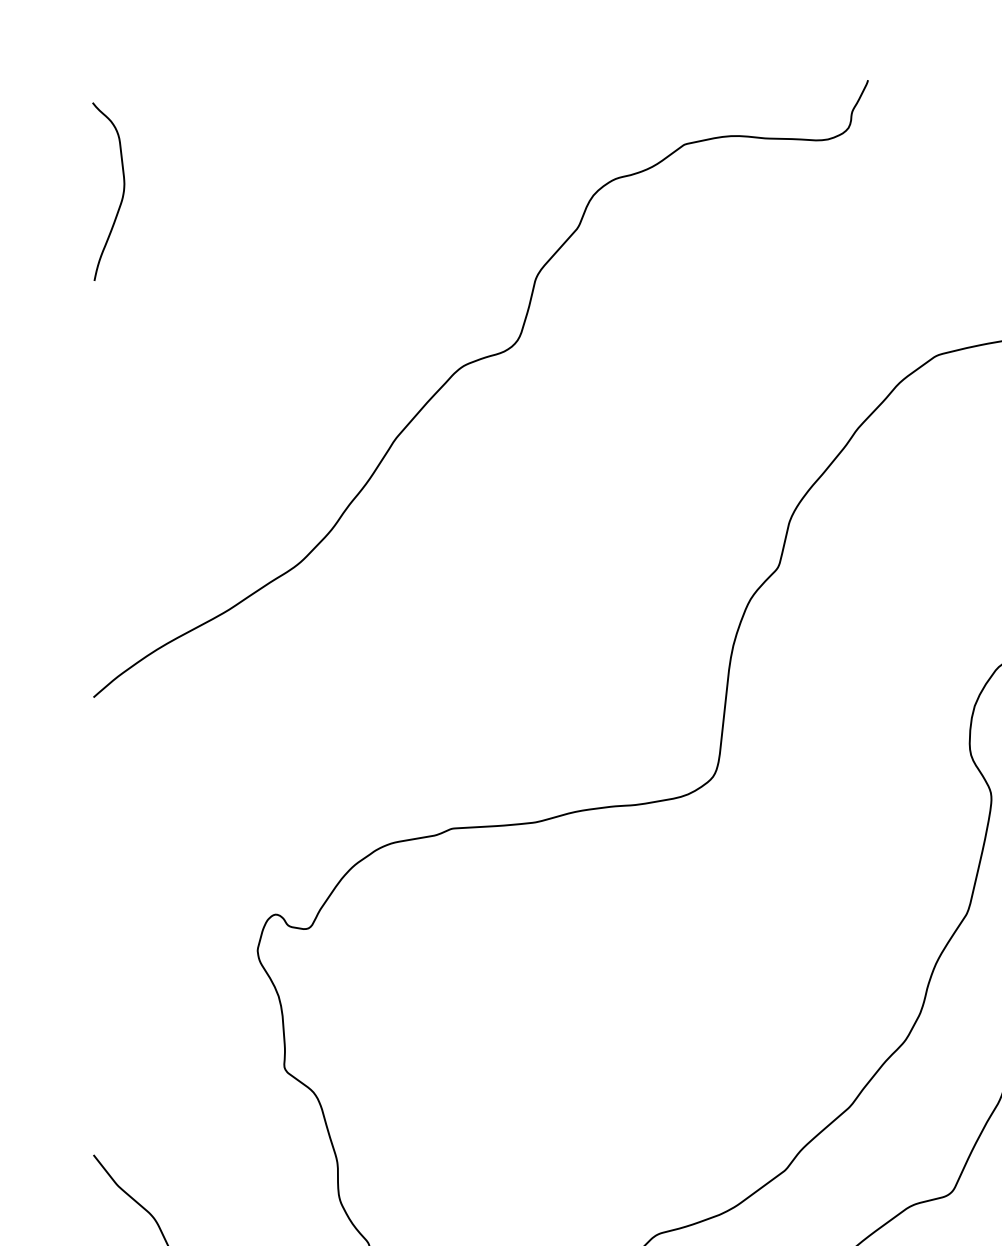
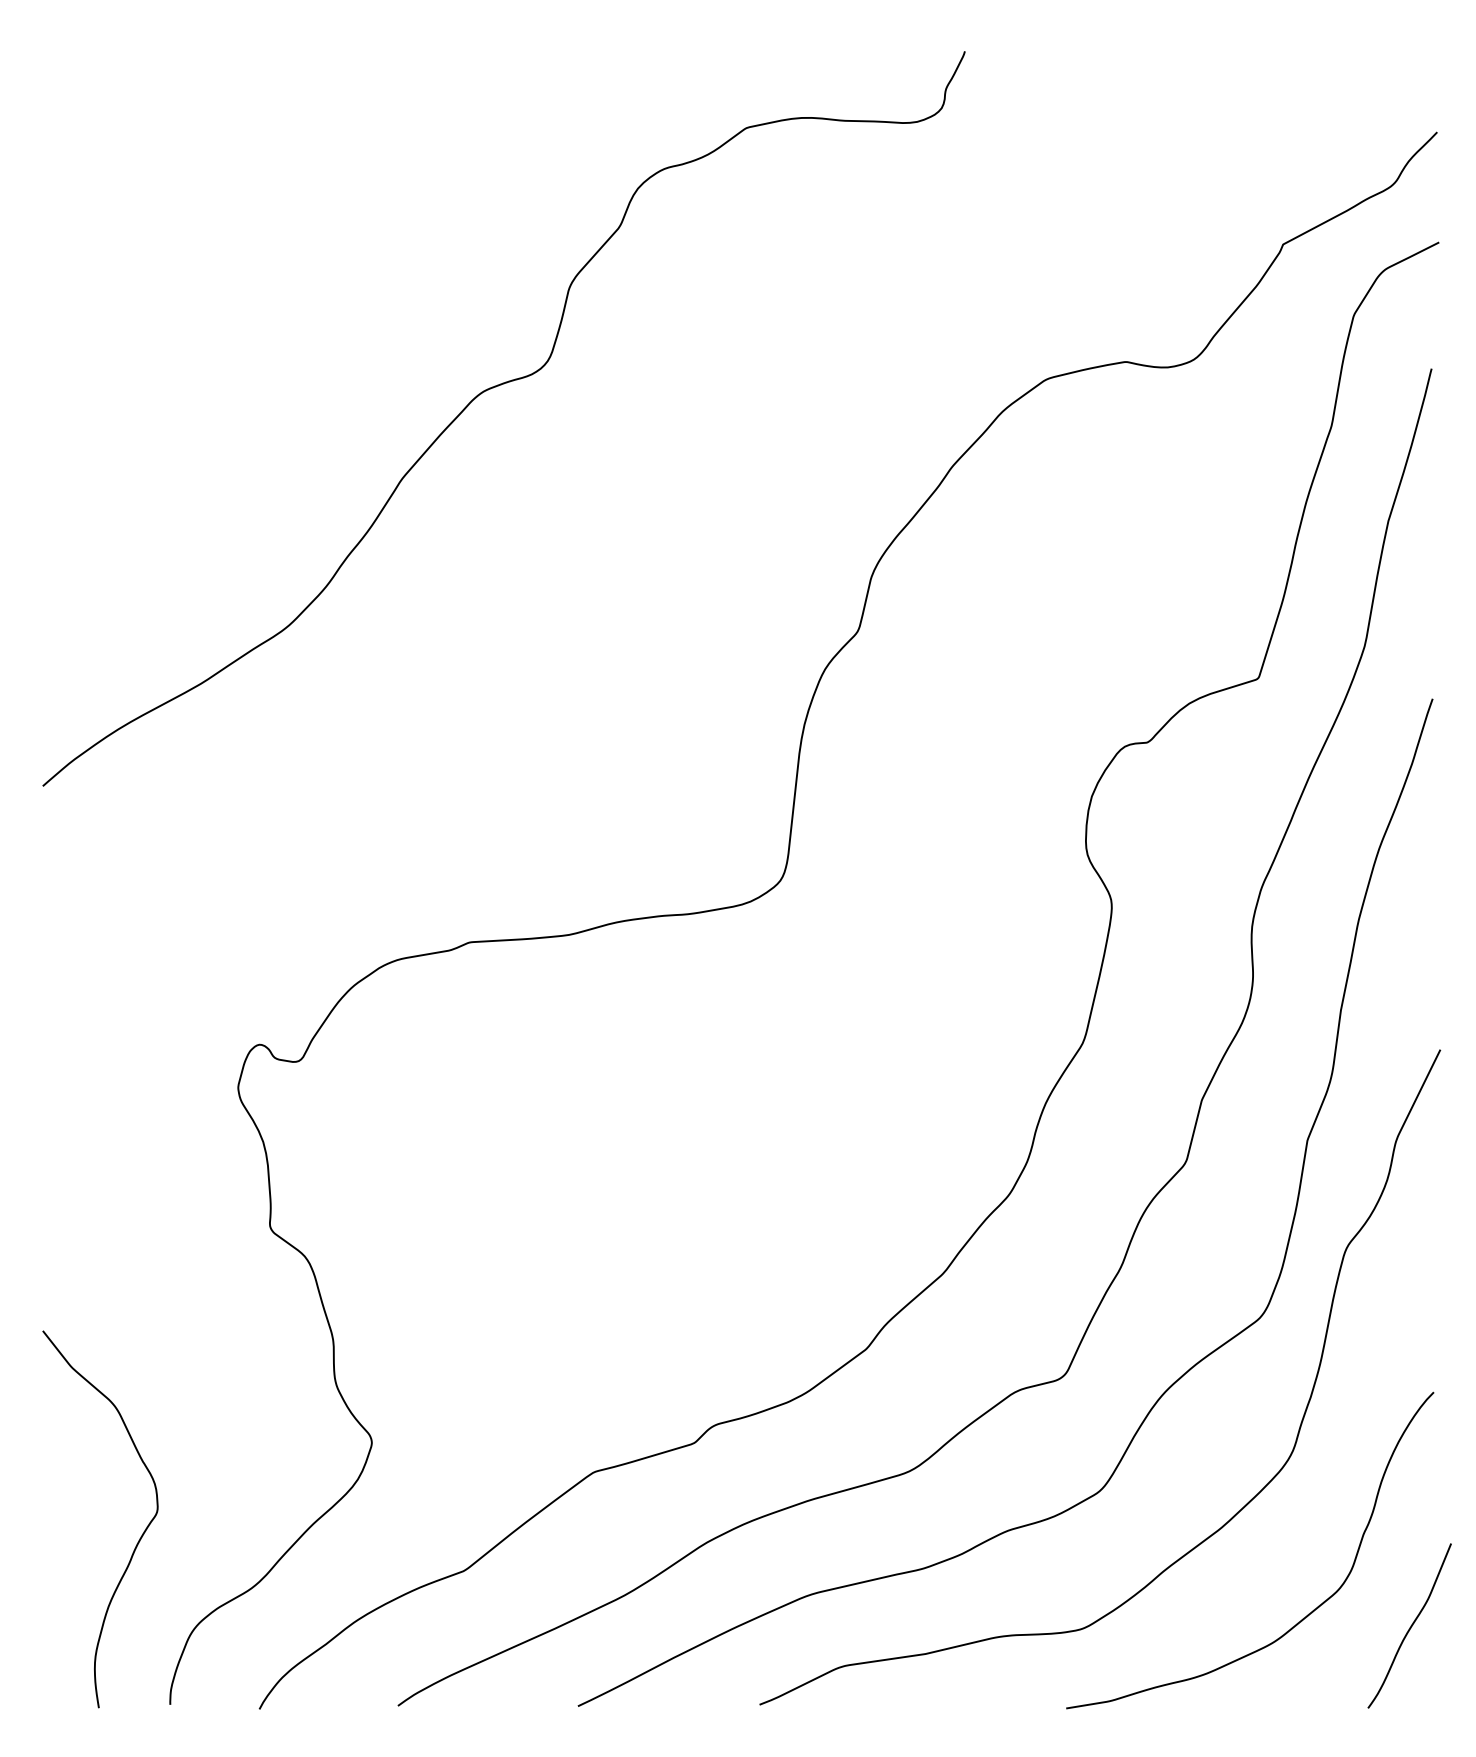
curve: (122, 192) -> (77, 185), removed

